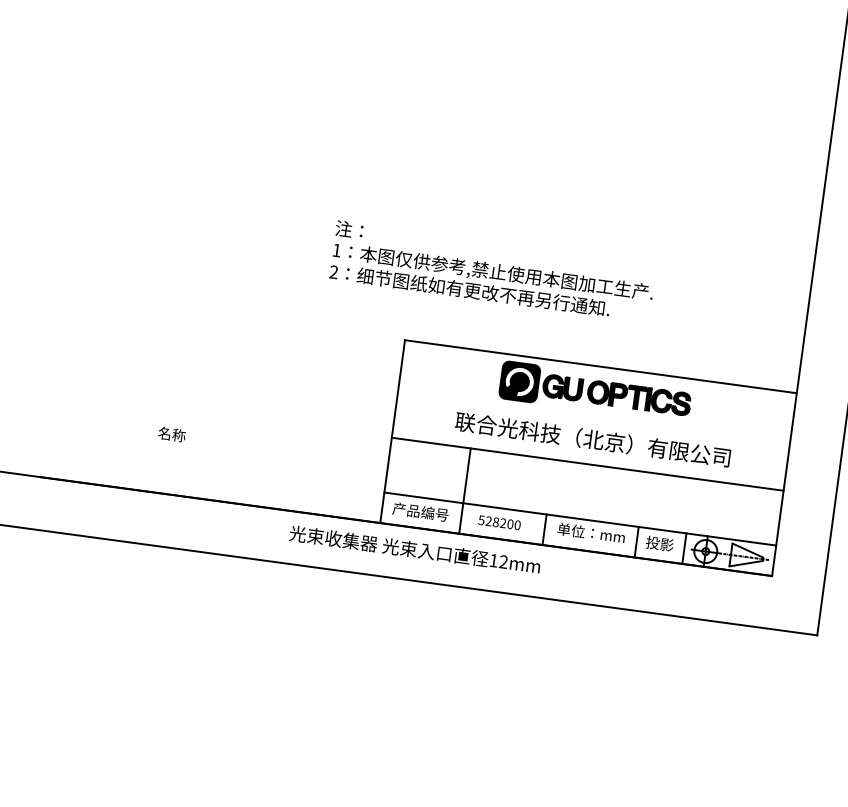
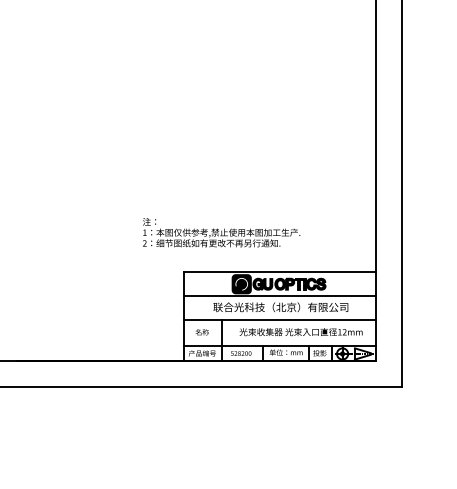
line: (593, 415) -> (279, 295), added
text: (170, 434) -> (201, 332), moved
text: (413, 550) -> (300, 332), moved

